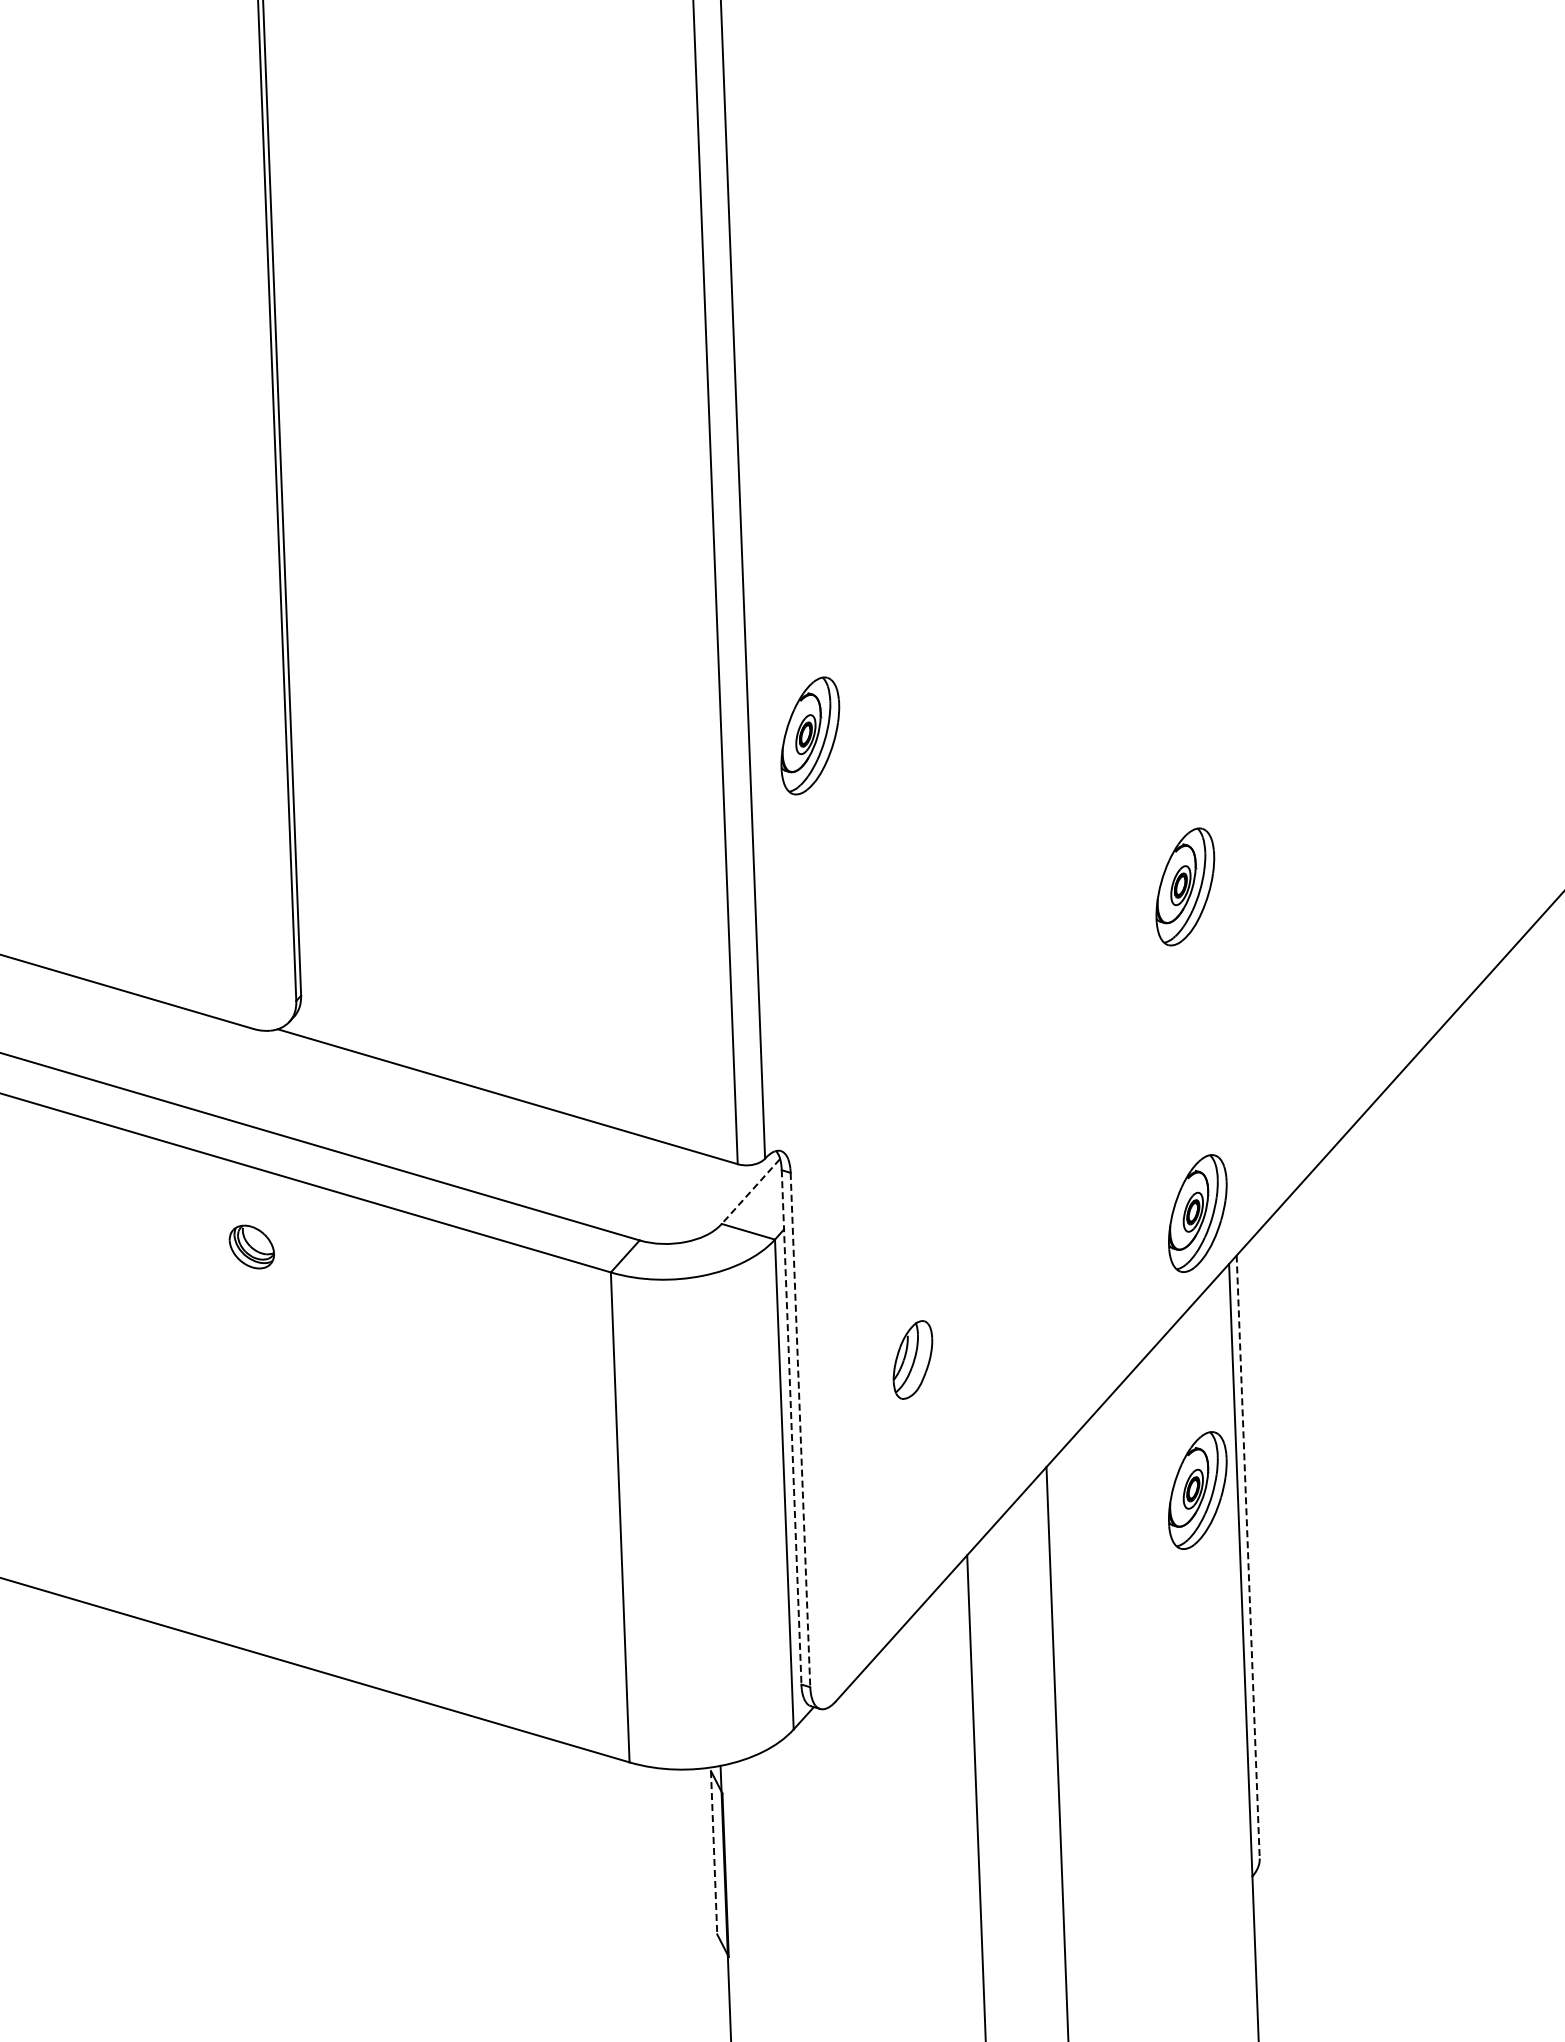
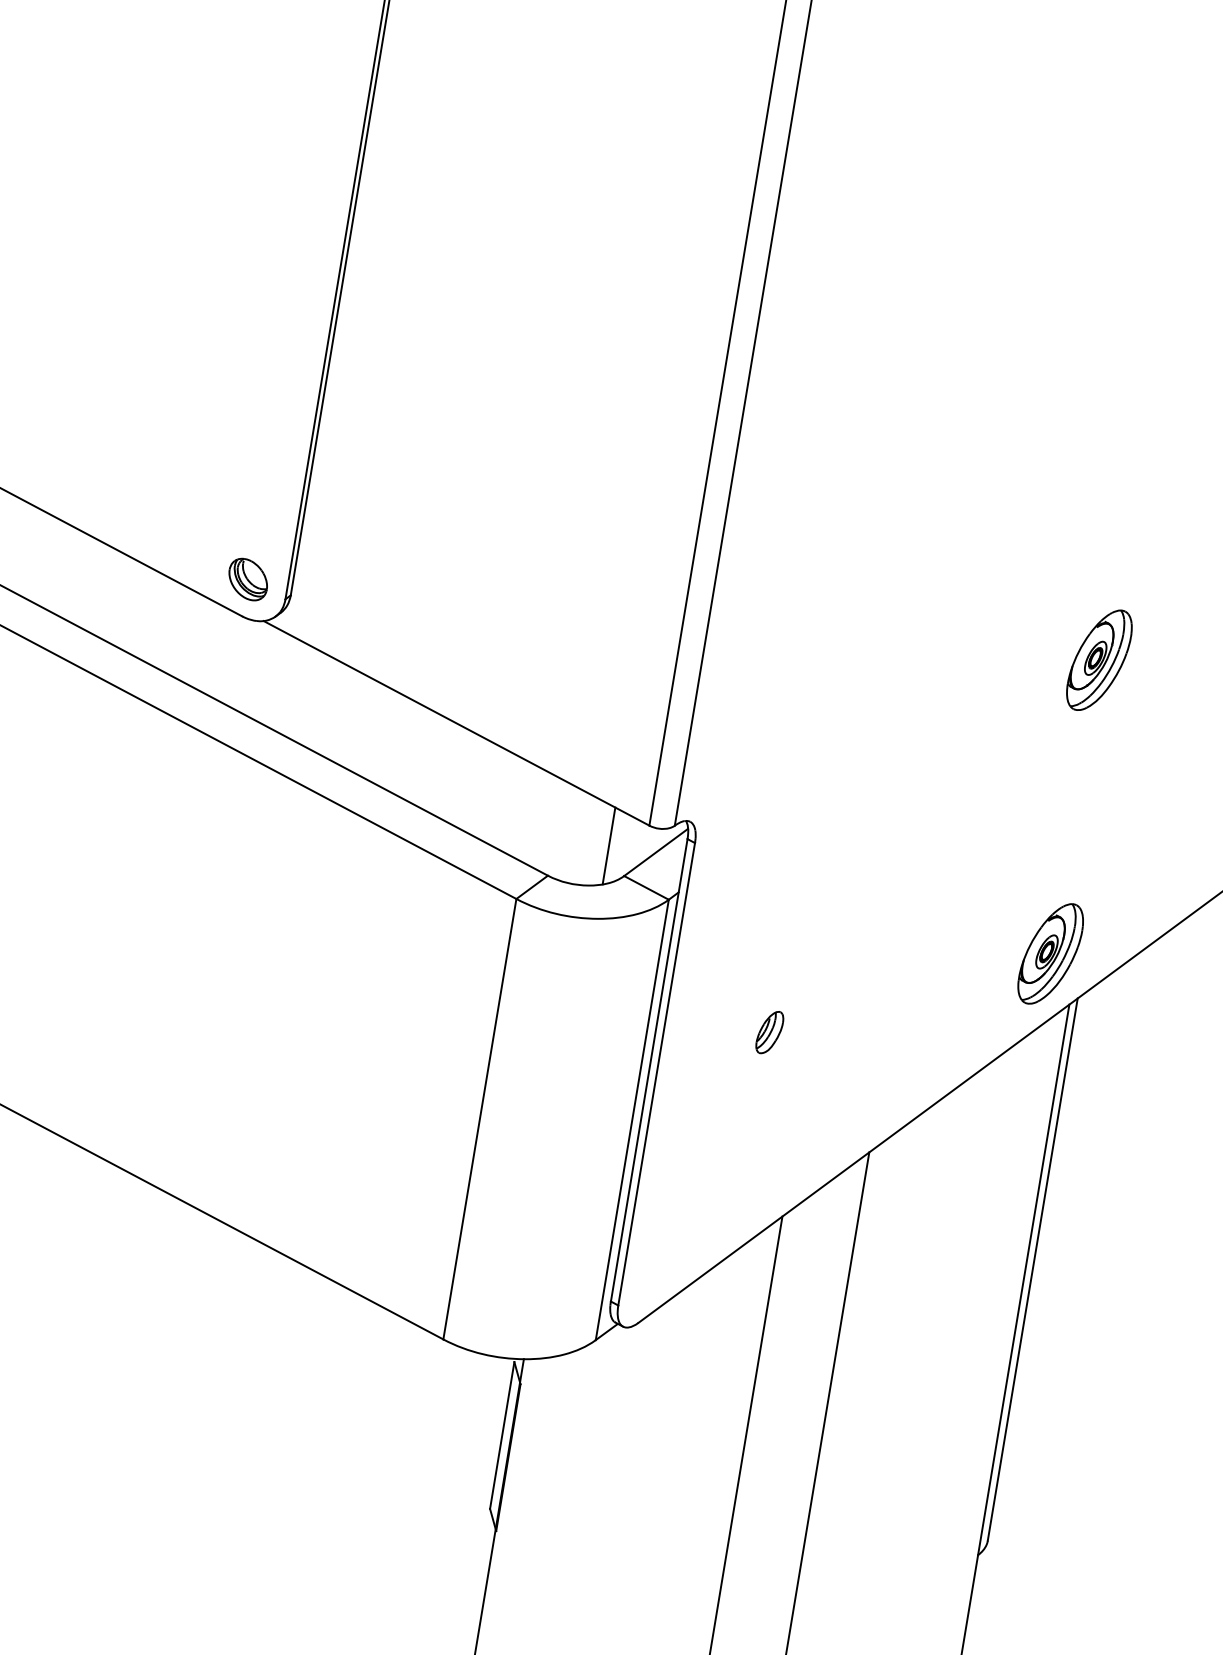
part: (810, 735) -> (792, 456), removed
line: (750, 1192) -> (655, 853), dashed -> solid
line: (698, 1194) -> (608, 845), added
part: (251, 1246) -> (248, 579), moved
part: (912, 1360) -> (769, 1032), size x0.62
line: (791, 1427) -> (649, 1070), dashed -> solid
line: (800, 1430) -> (656, 1074), dashed -> solid
part: (1197, 1490) -> (999, 1200), removed
line: (1248, 1557) -> (1032, 1270), dashed -> solid
line: (714, 1852) -> (502, 1435), dashed -> solid

